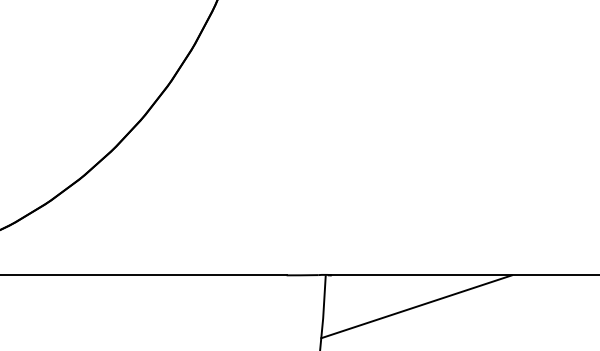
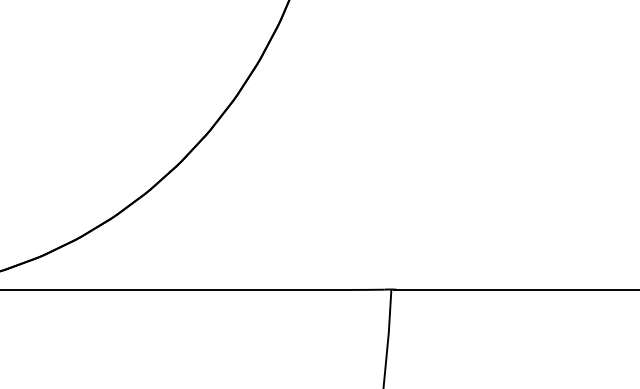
line: (415, 305) -> (481, 320), removed

